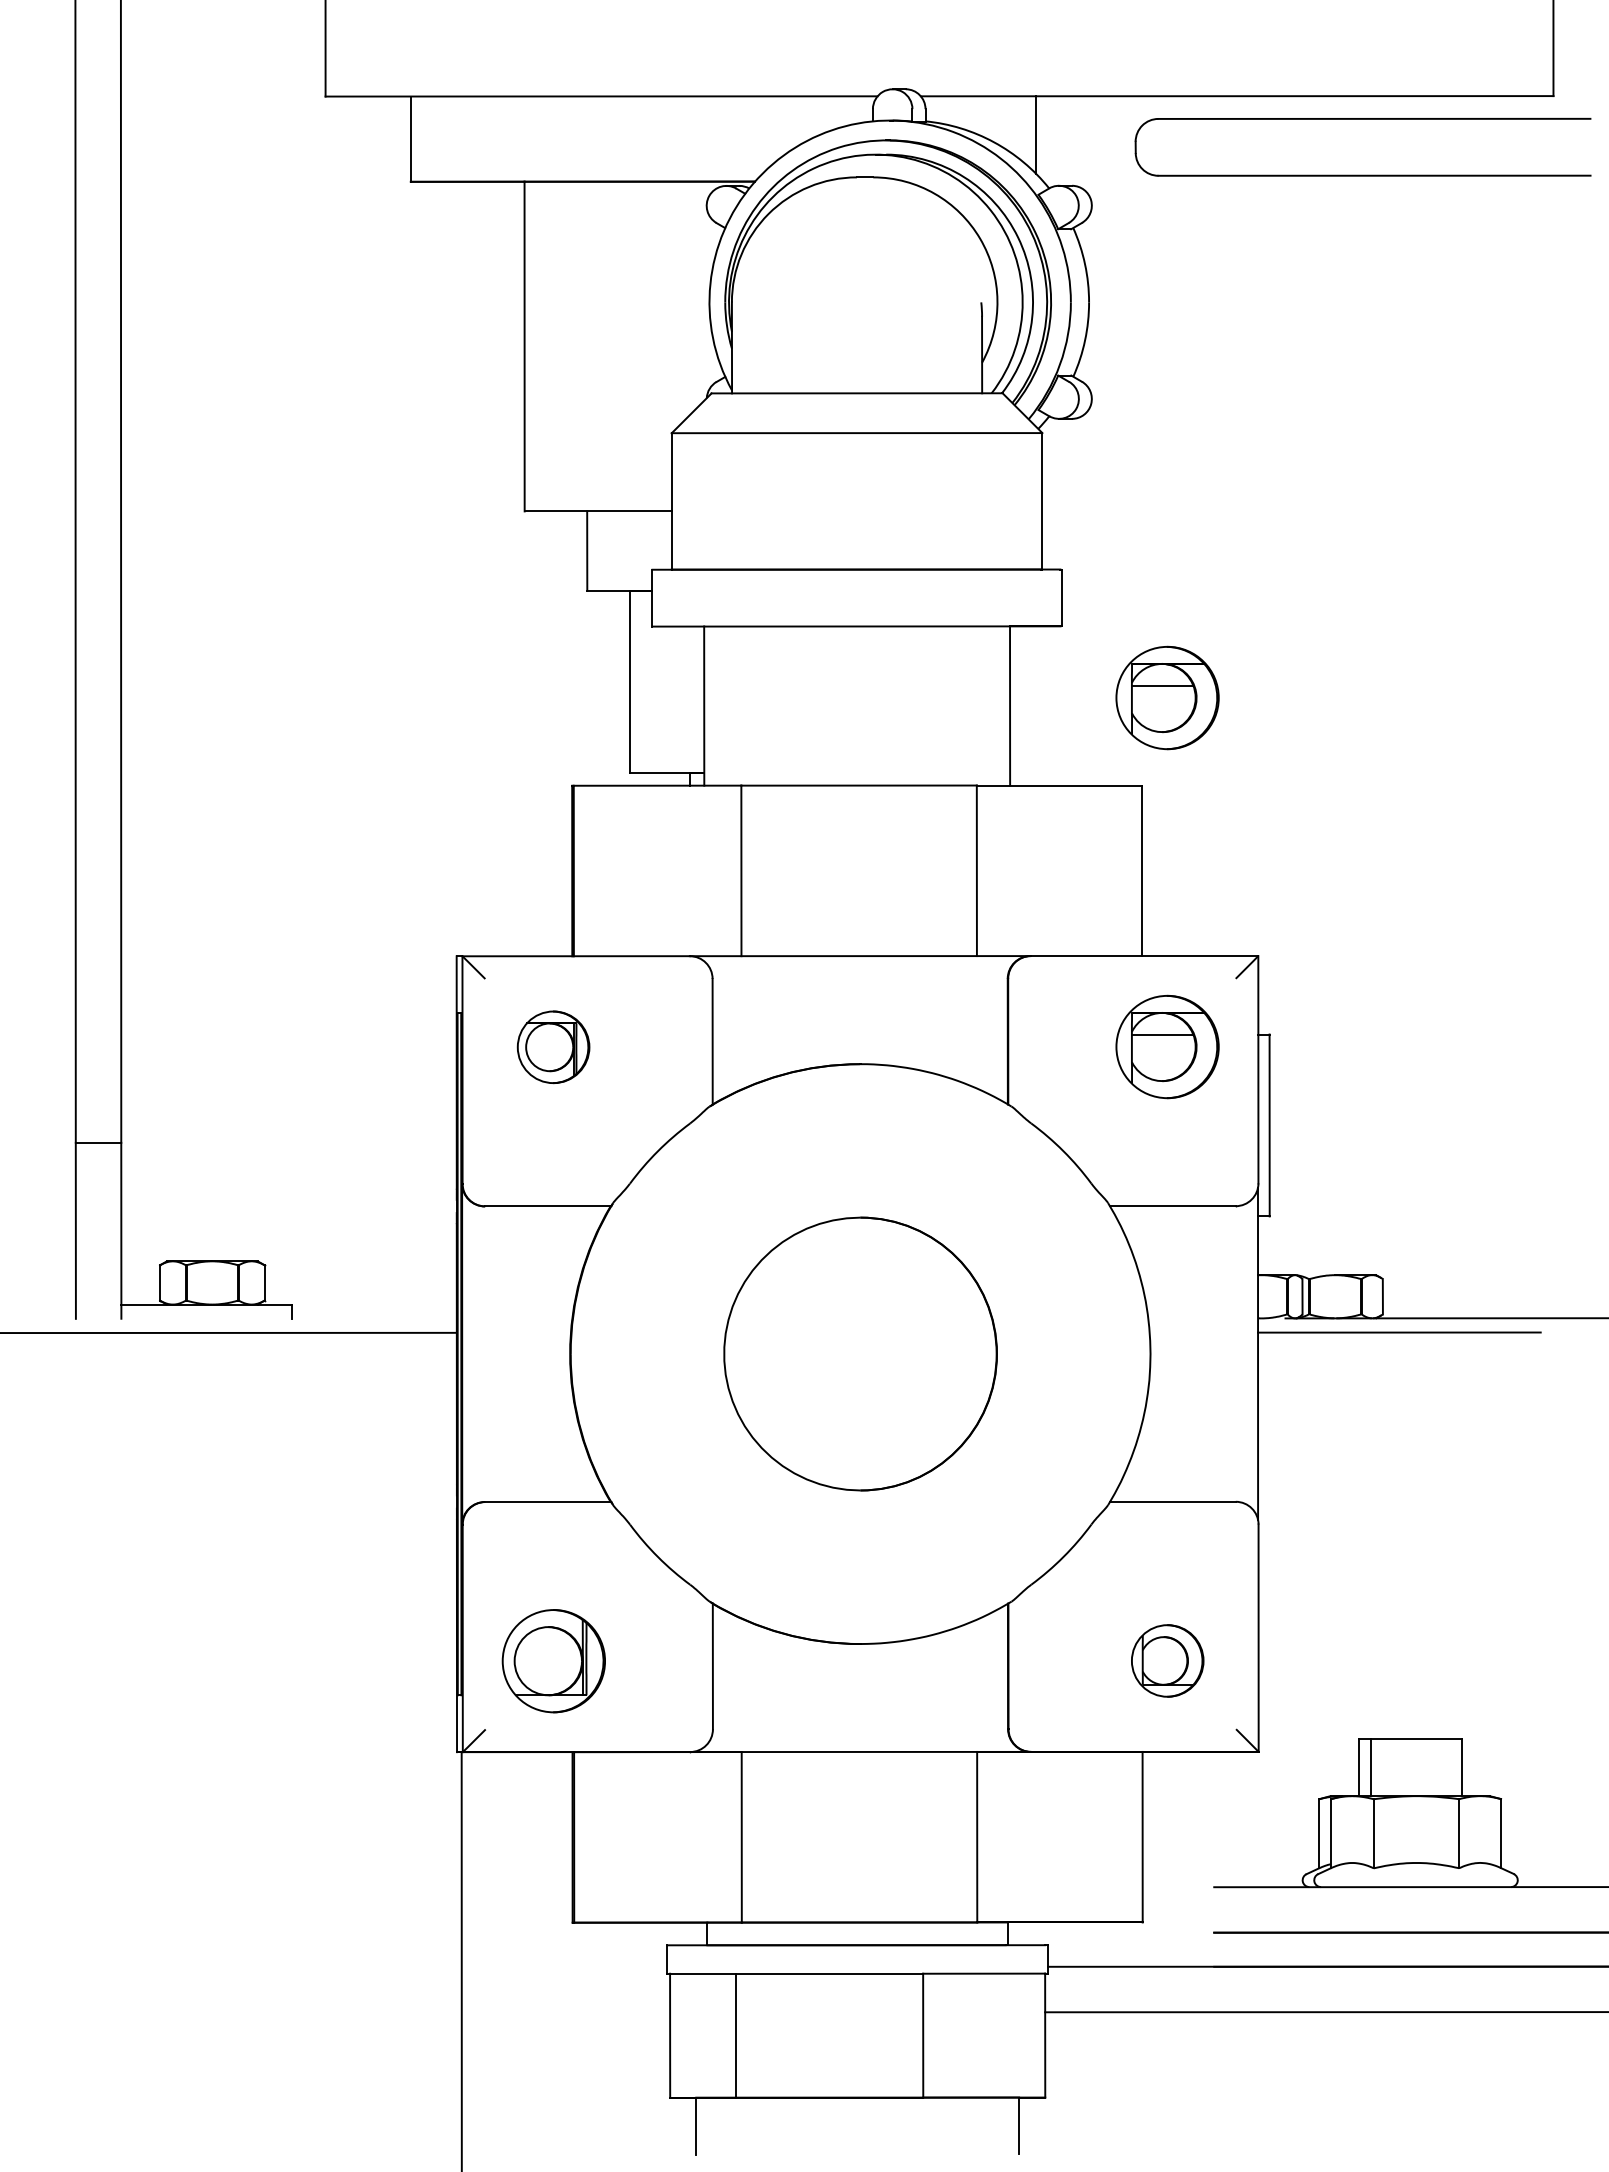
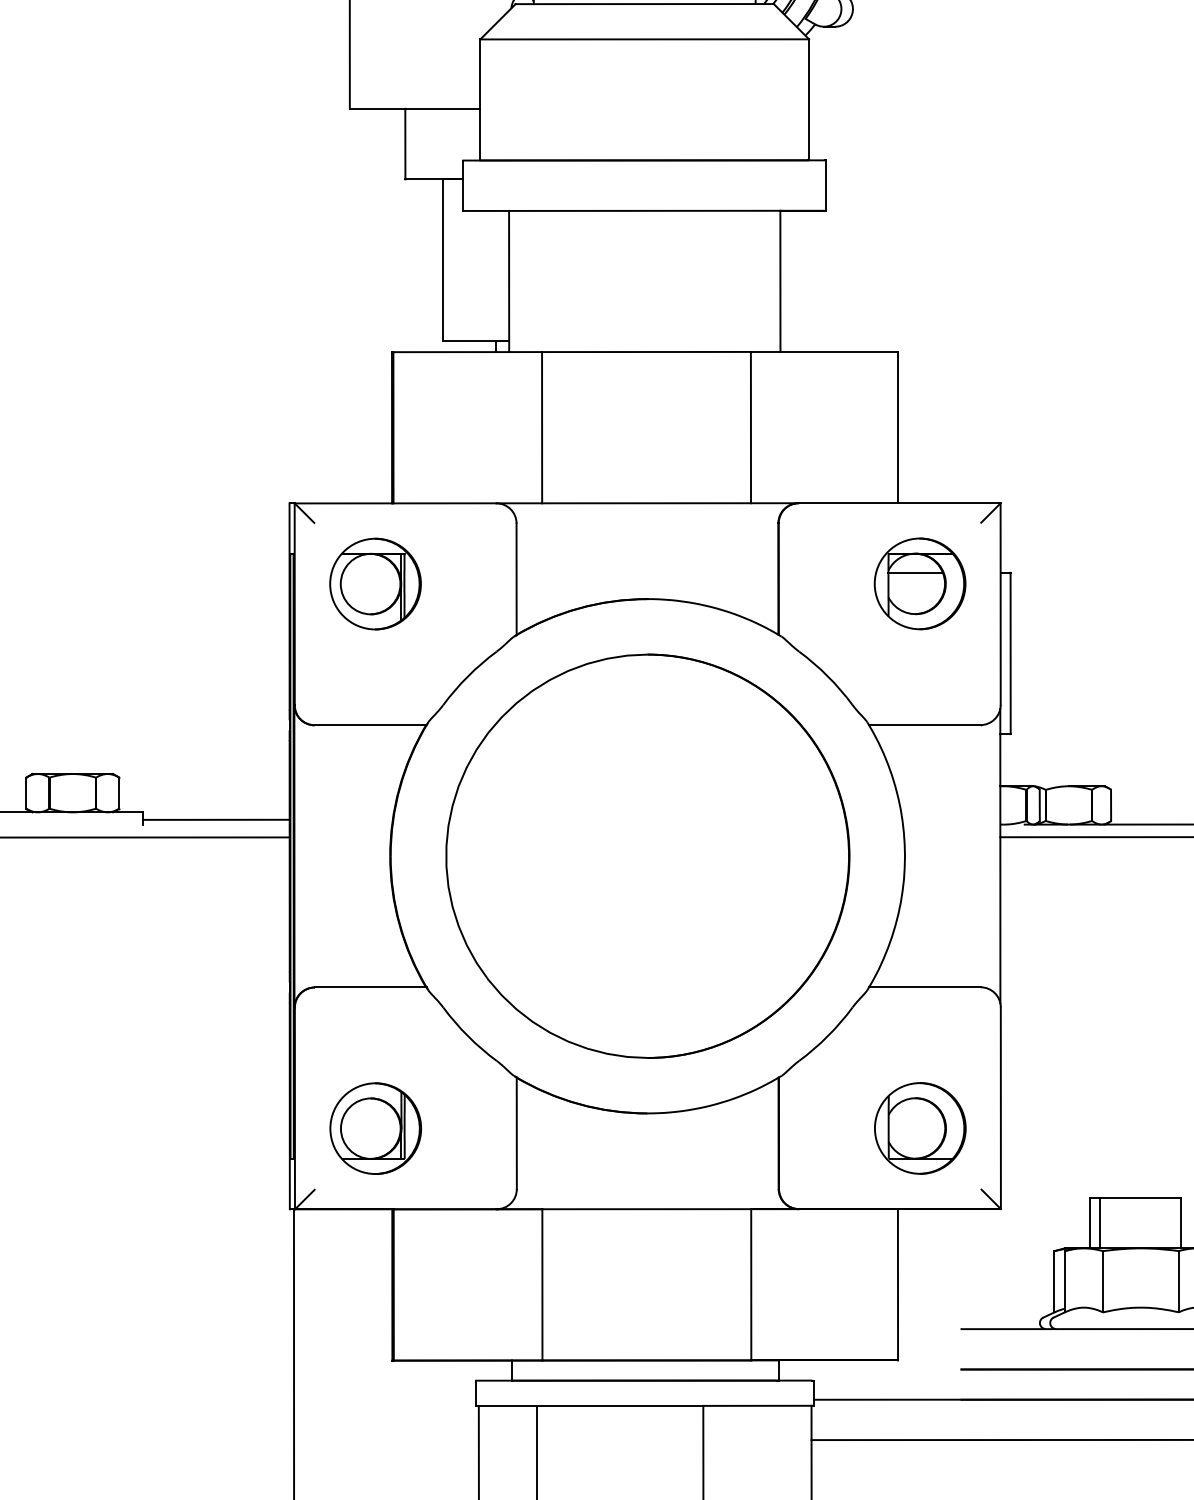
part: (1167, 697) -> (920, 273), removed
part: (553, 1047) -> (375, 584), size x1.43
line: (373, 1312) -> (215, 819), added
part: (860, 1353) -> (647, 855), size x1.67
part: (1167, 1660) -> (920, 1128), size x1.43

